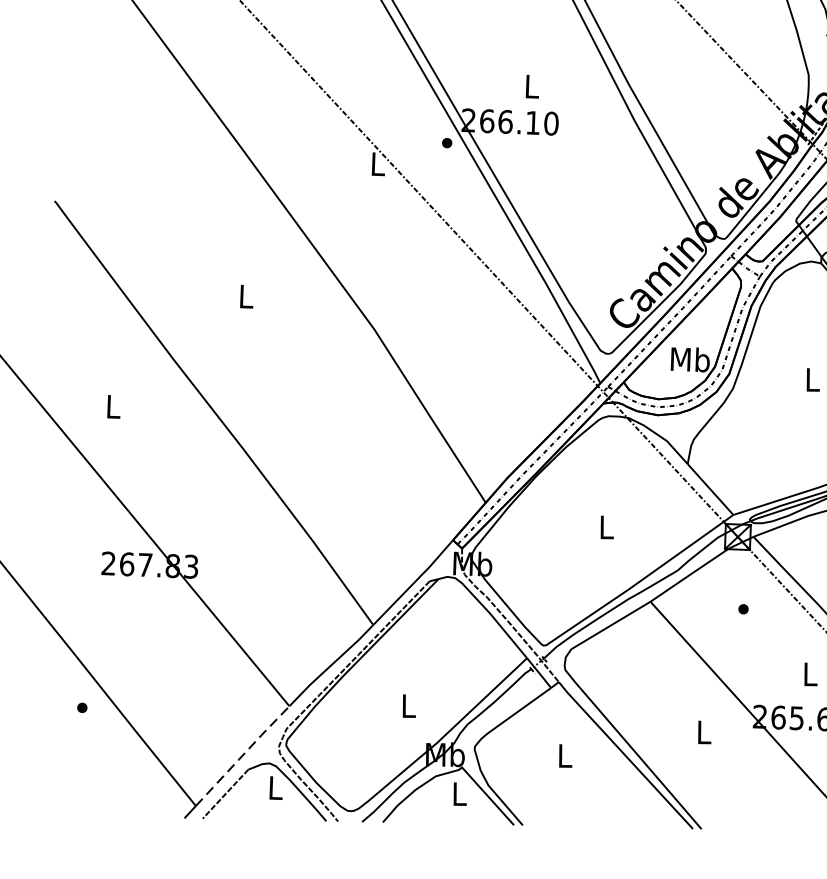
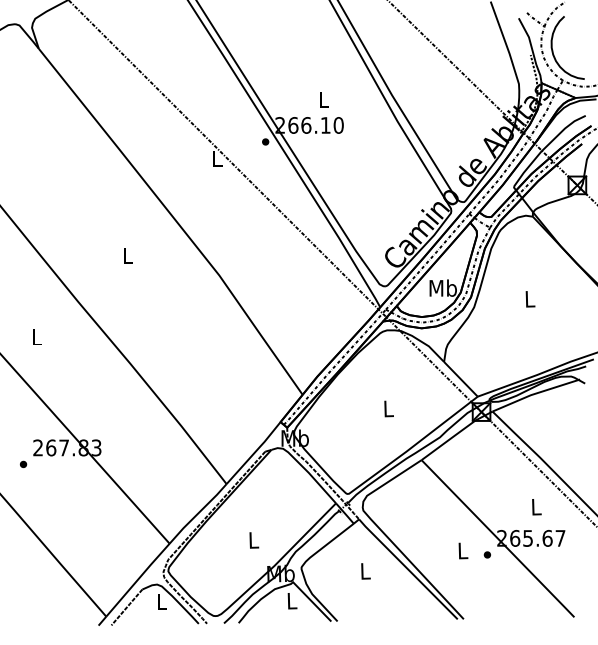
part: (742, 608) -> (486, 554), moved
part: (82, 706) -> (23, 463), moved
line: (243, 755) -> (138, 579), dashed -> solid

